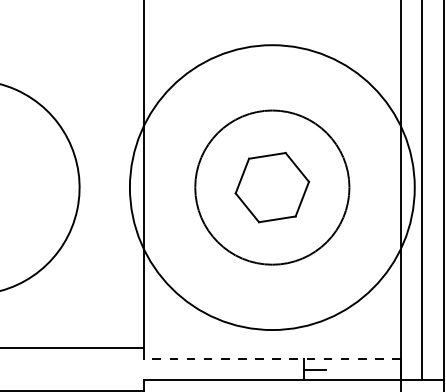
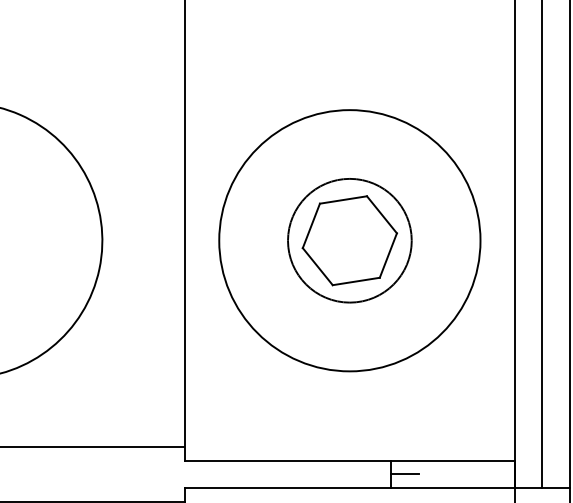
circle: (272, 187) -> (350, 240), size x0.62
circle: (272, 187) -> (350, 240), size x0.71
line: (271, 358) -> (348, 460), dashed -> solid

